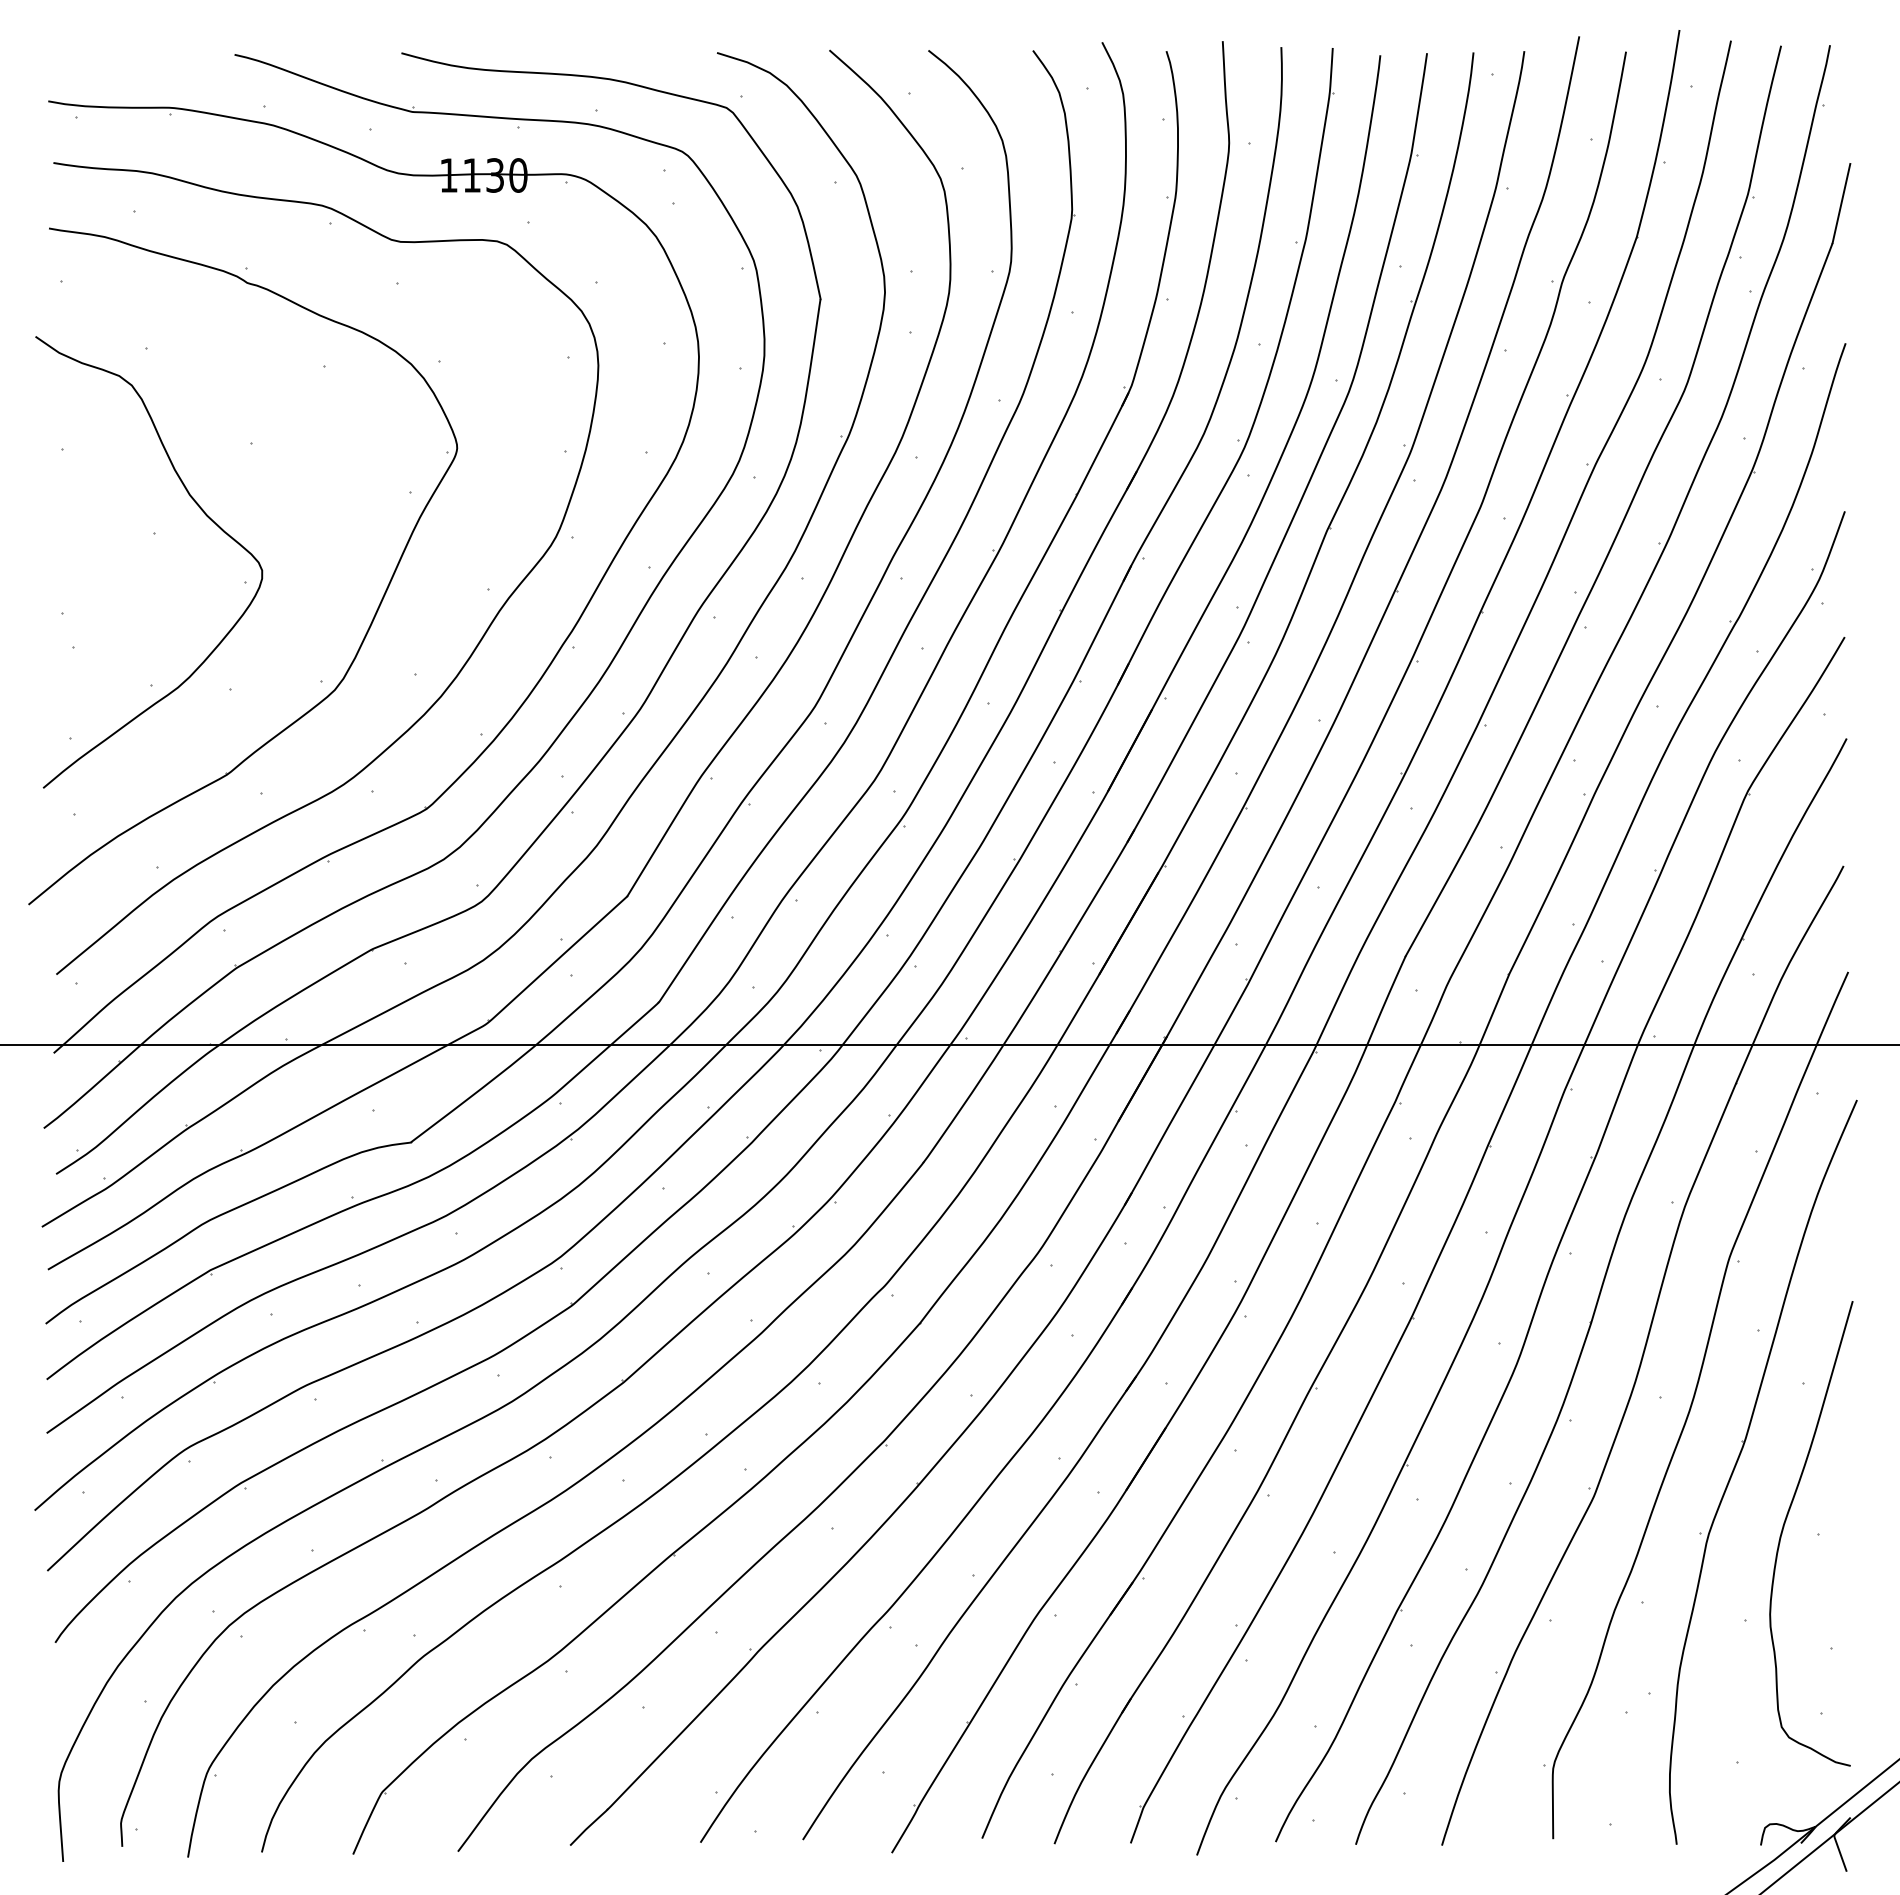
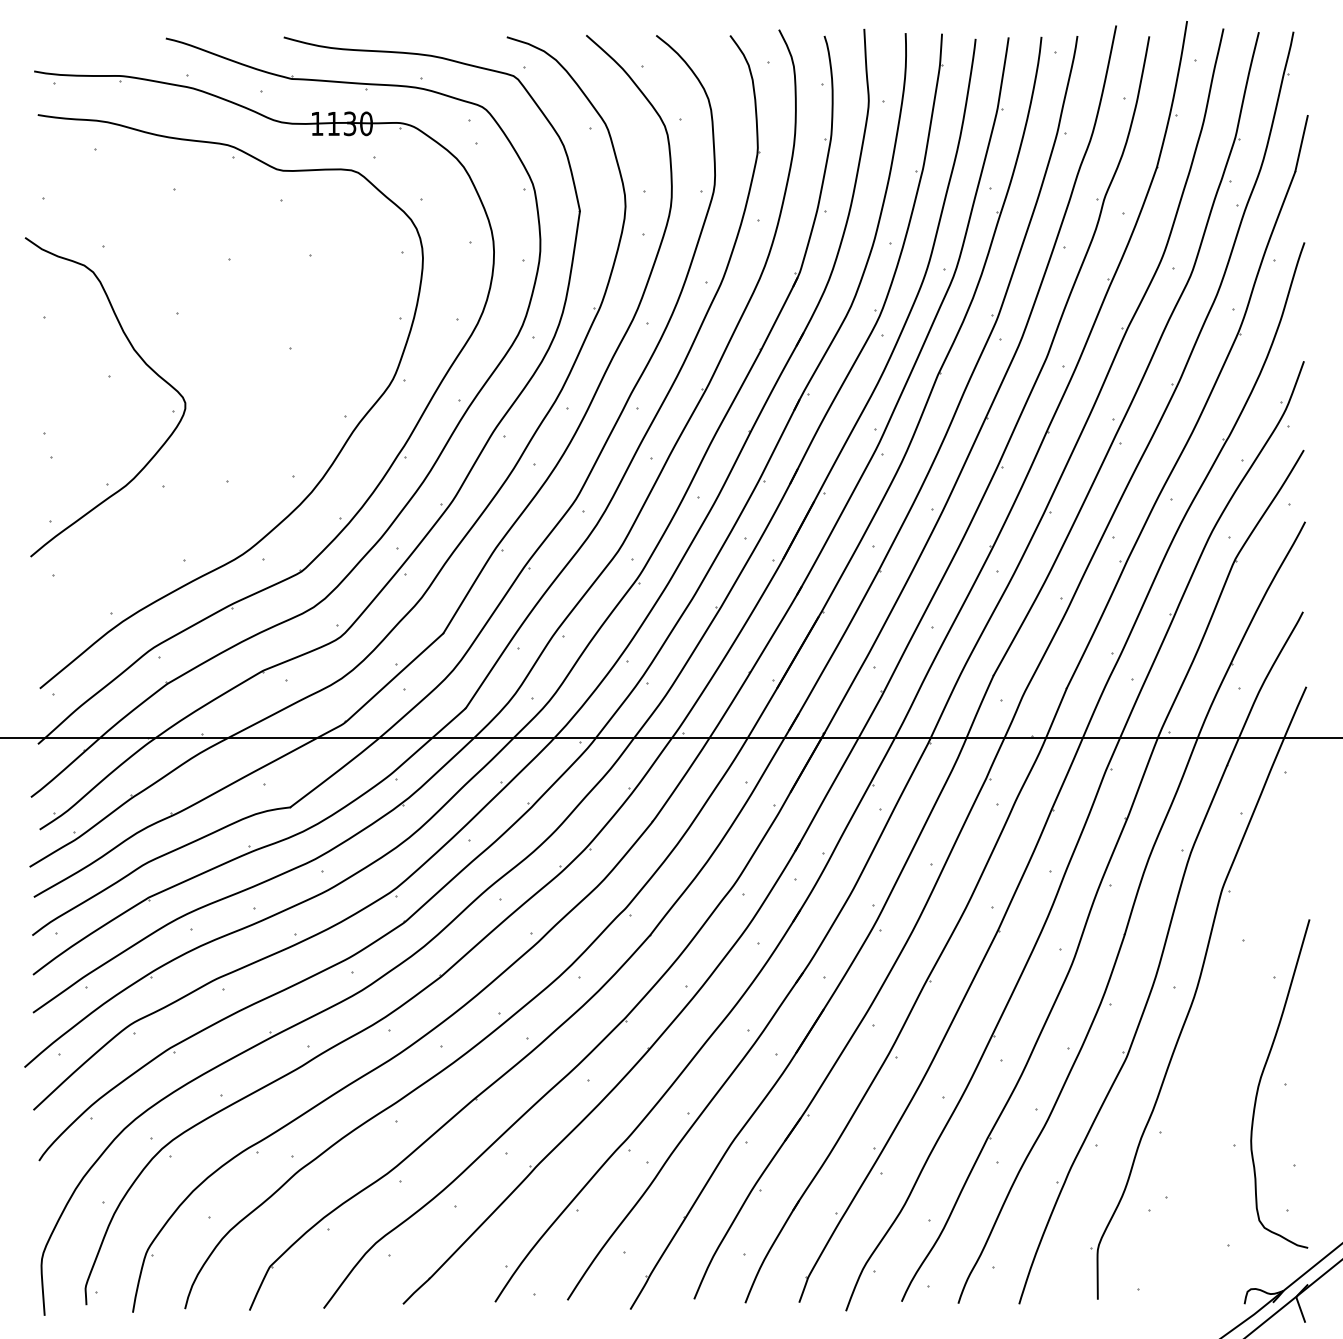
part: (372, 618) -> (263, 436), removed
part: (1738, 1461) -> (1228, 1032), removed

